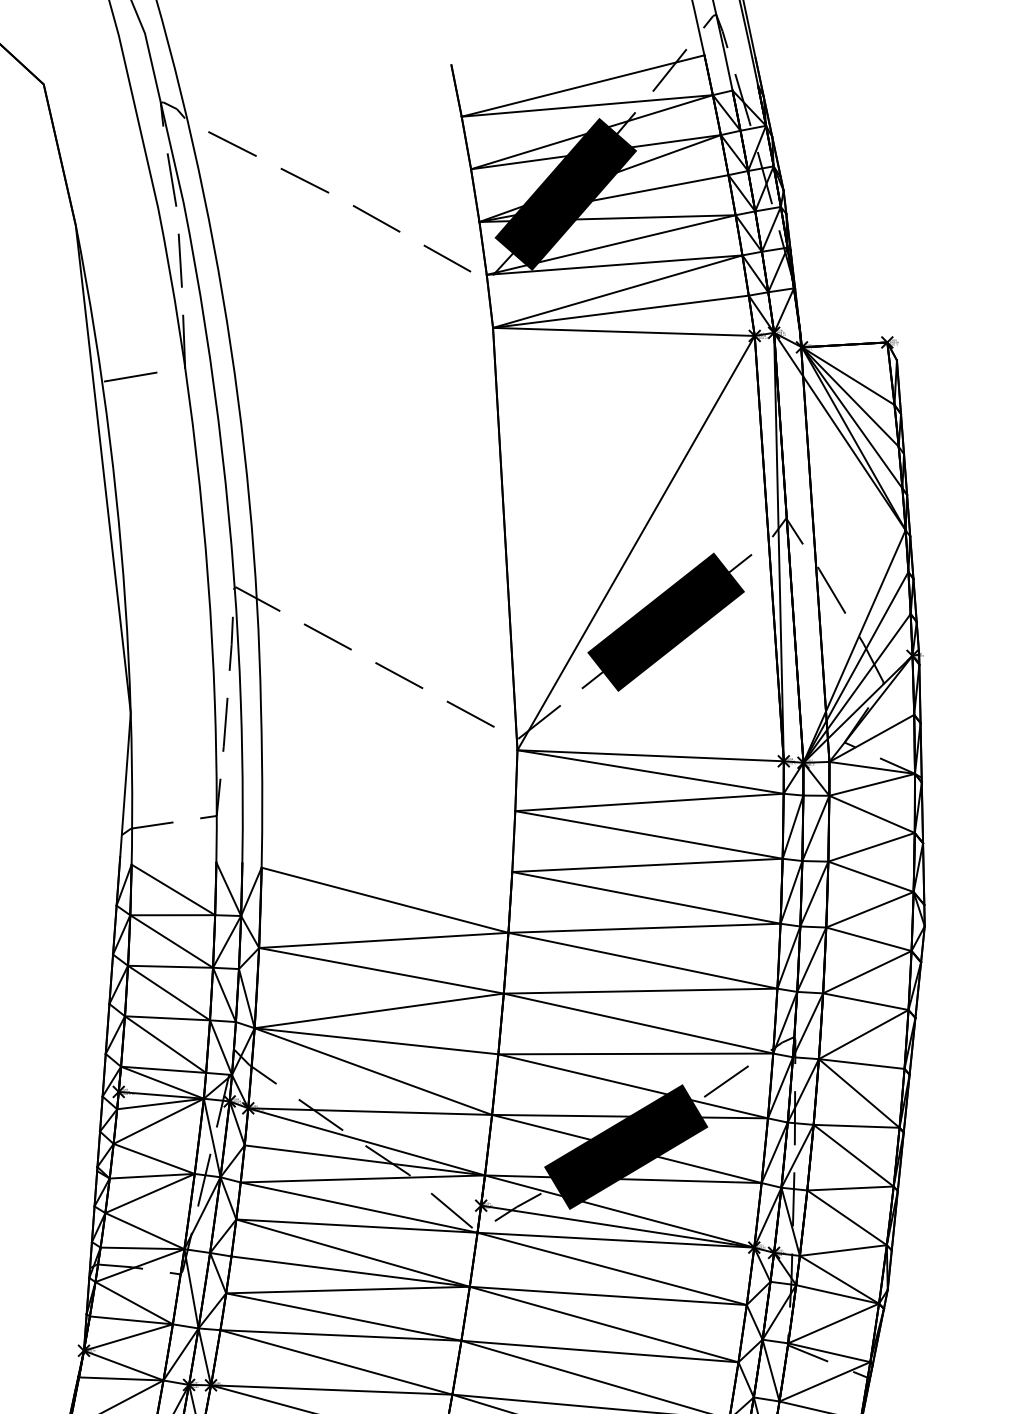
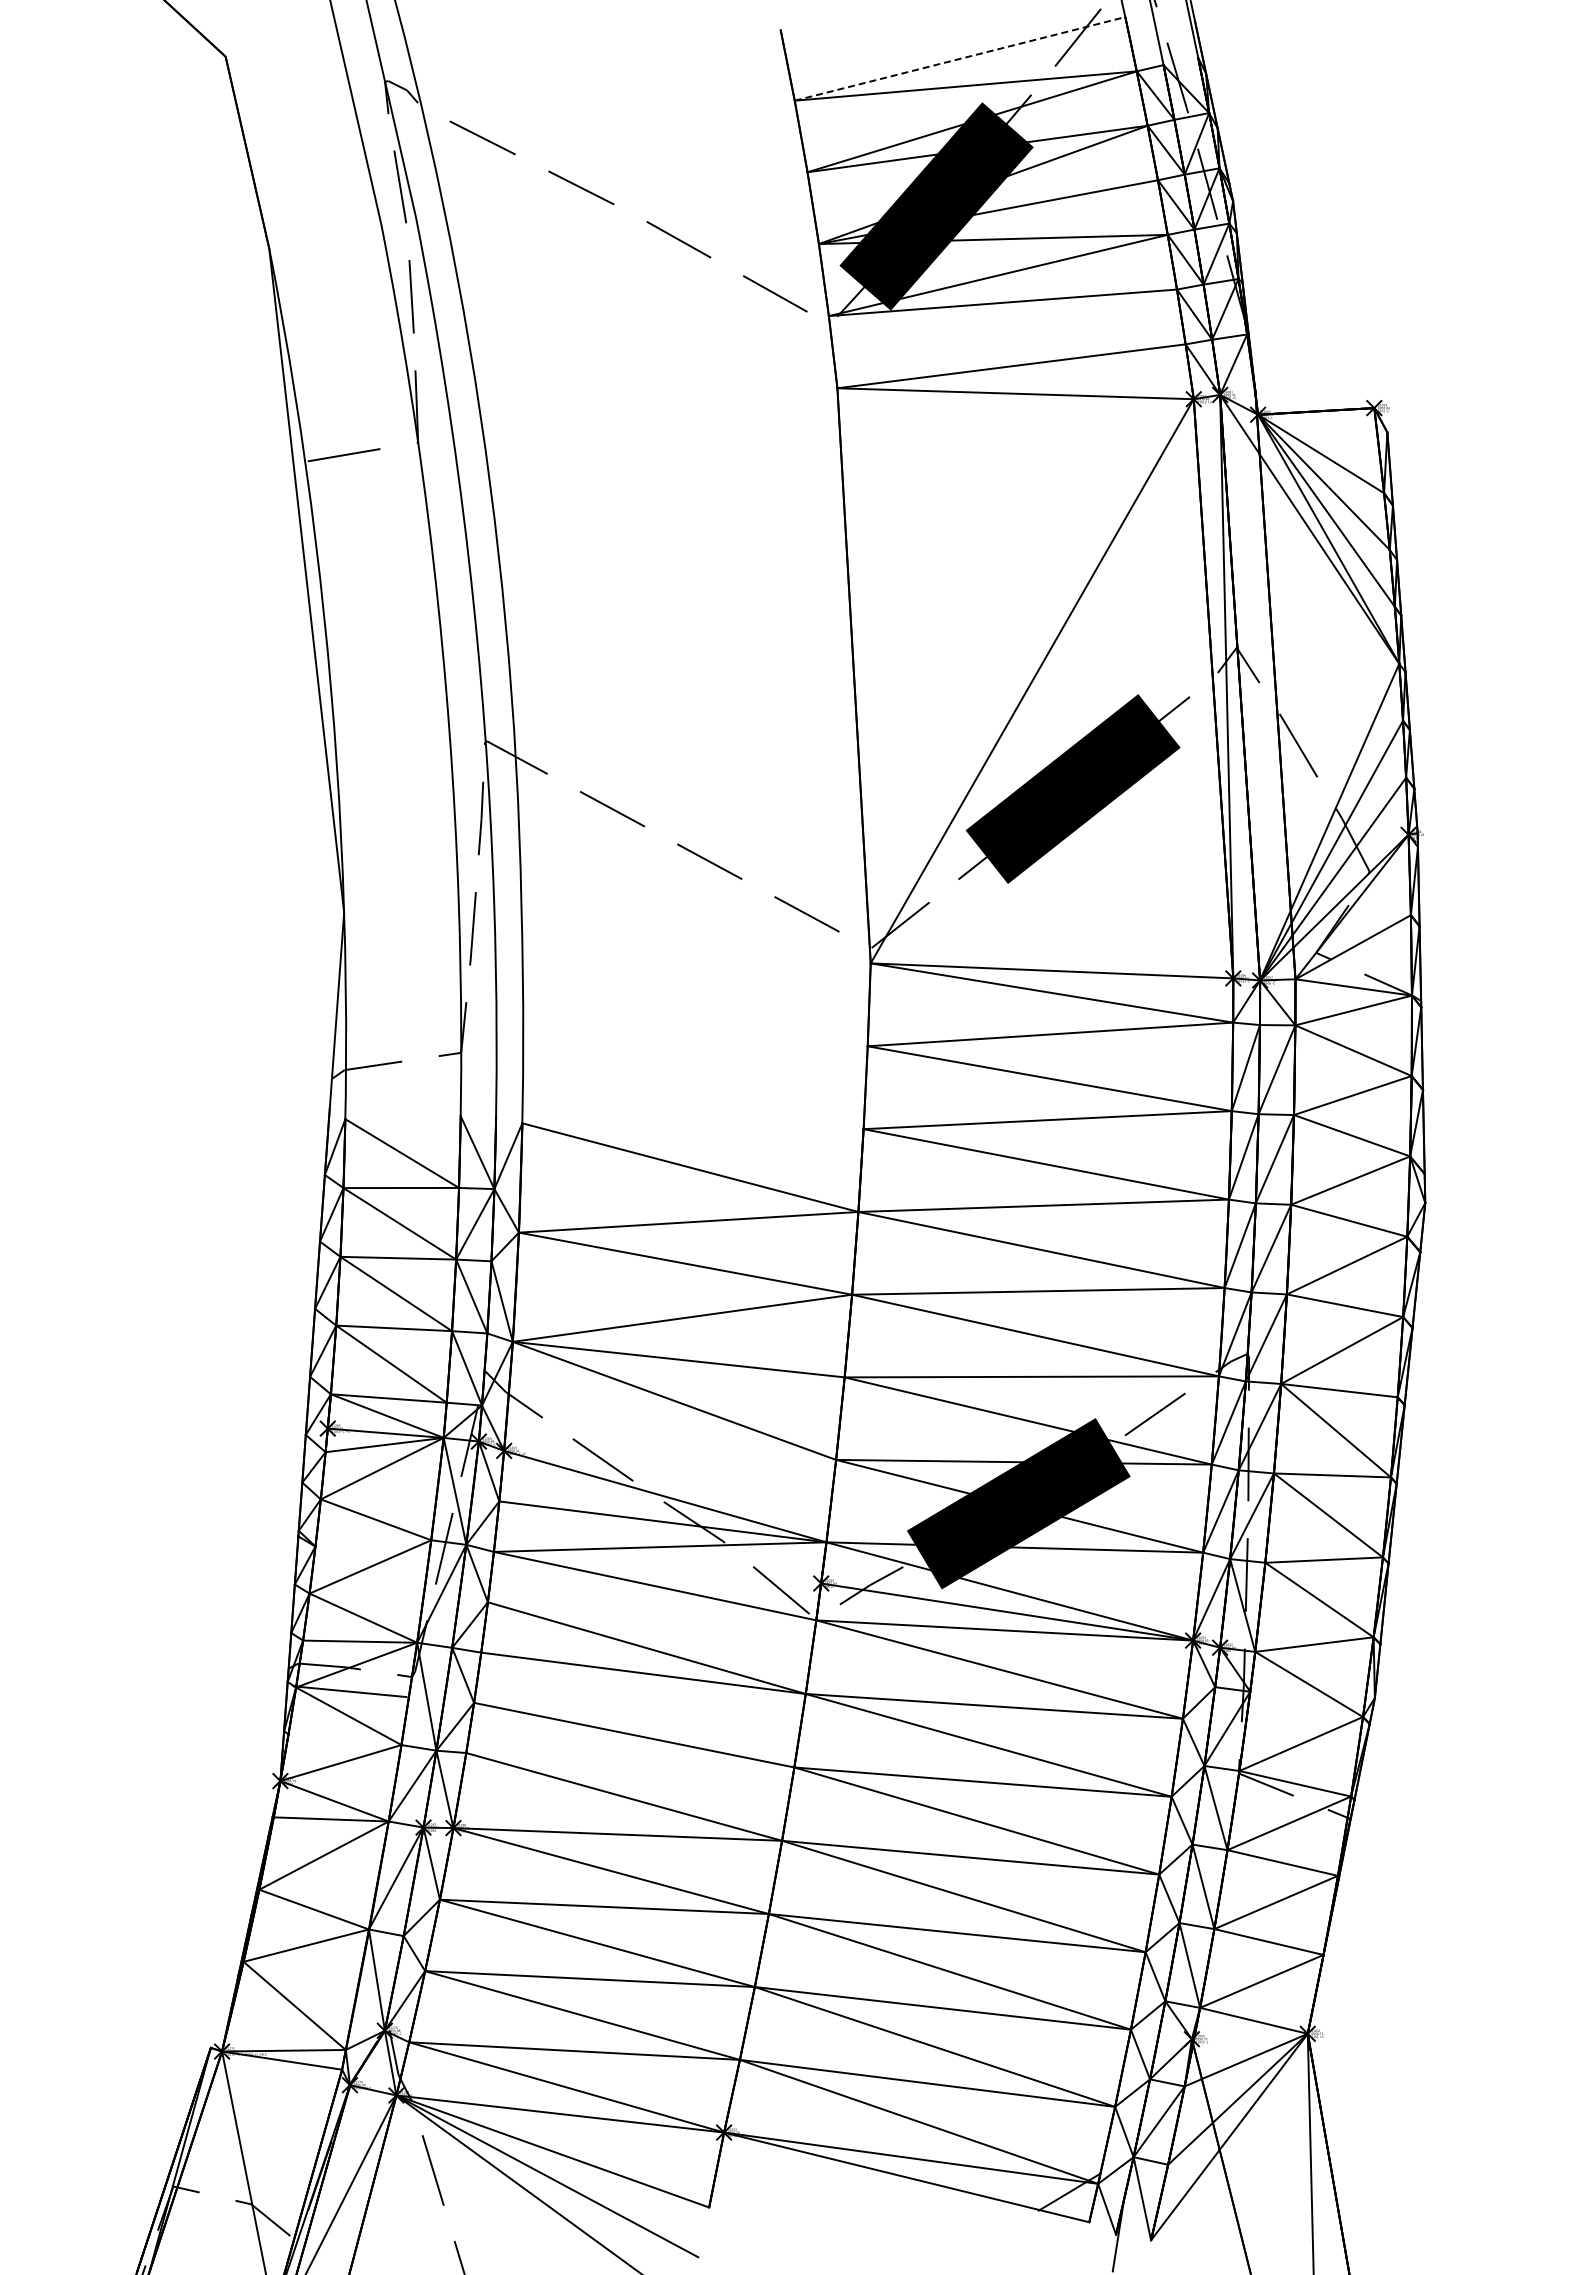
line: (583, 85) -> (960, 58), solid -> dashed
line: (617, 291) -> (1007, 338), removed
line: (370, 1110) -> (670, 1454), removed
line: (152, 1176) -> (373, 1543), removed
line: (356, 1226) -> (651, 1611), removed
line: (347, 1289) -> (639, 1697), removed
line: (837, 1294) -> (1306, 1704), removed
line: (131, 1320) -> (349, 1691), moved
line: (341, 1335) -> (630, 1760), removed

